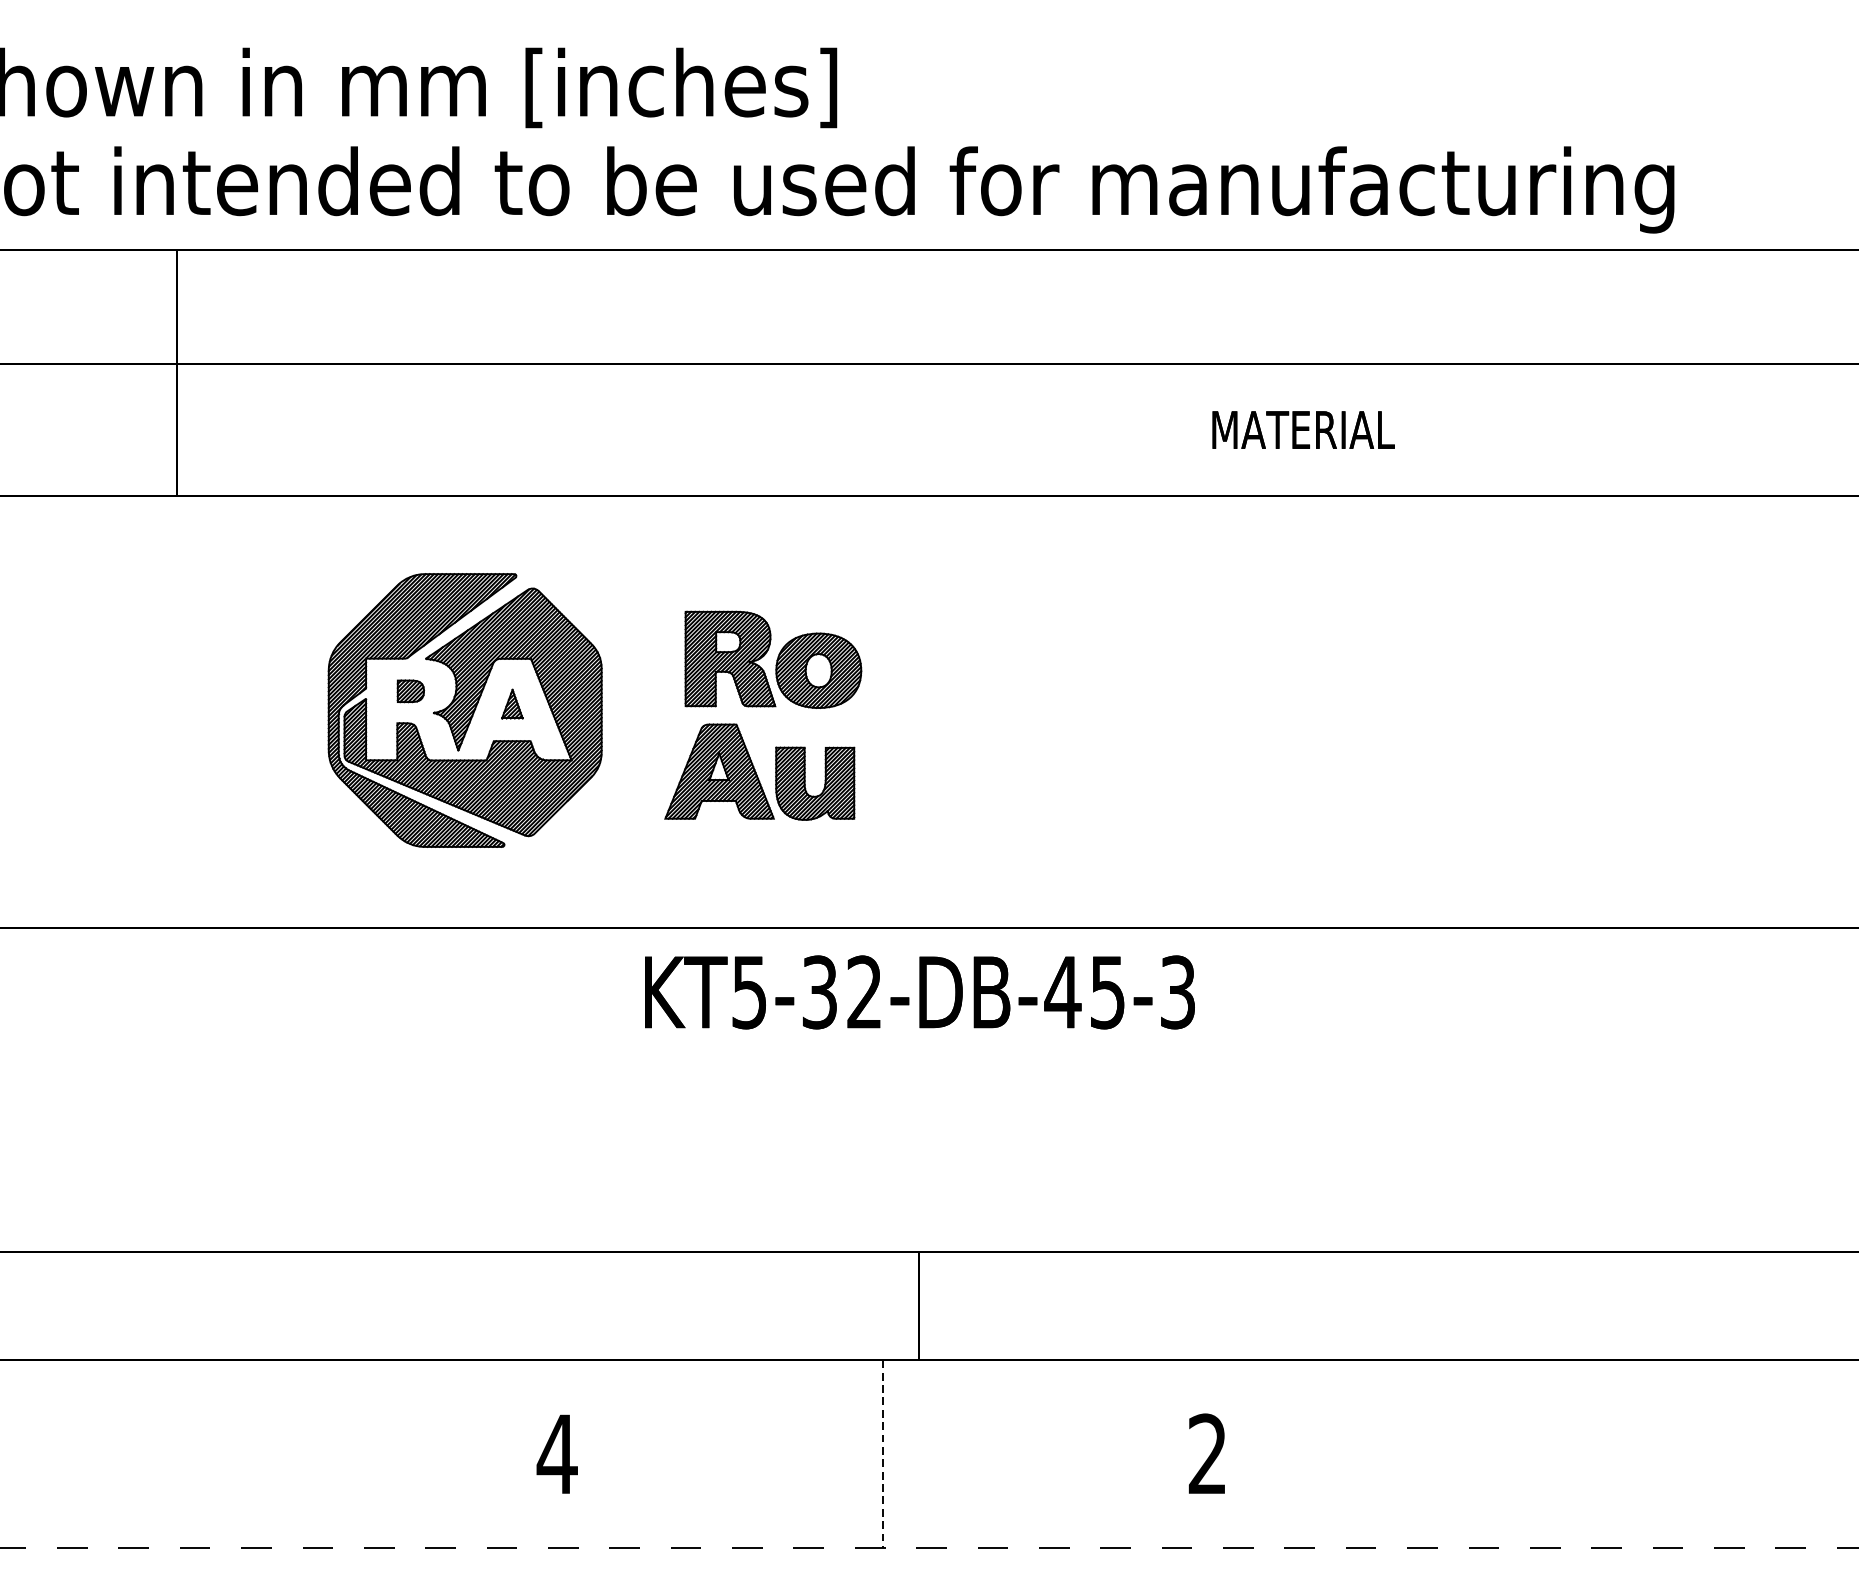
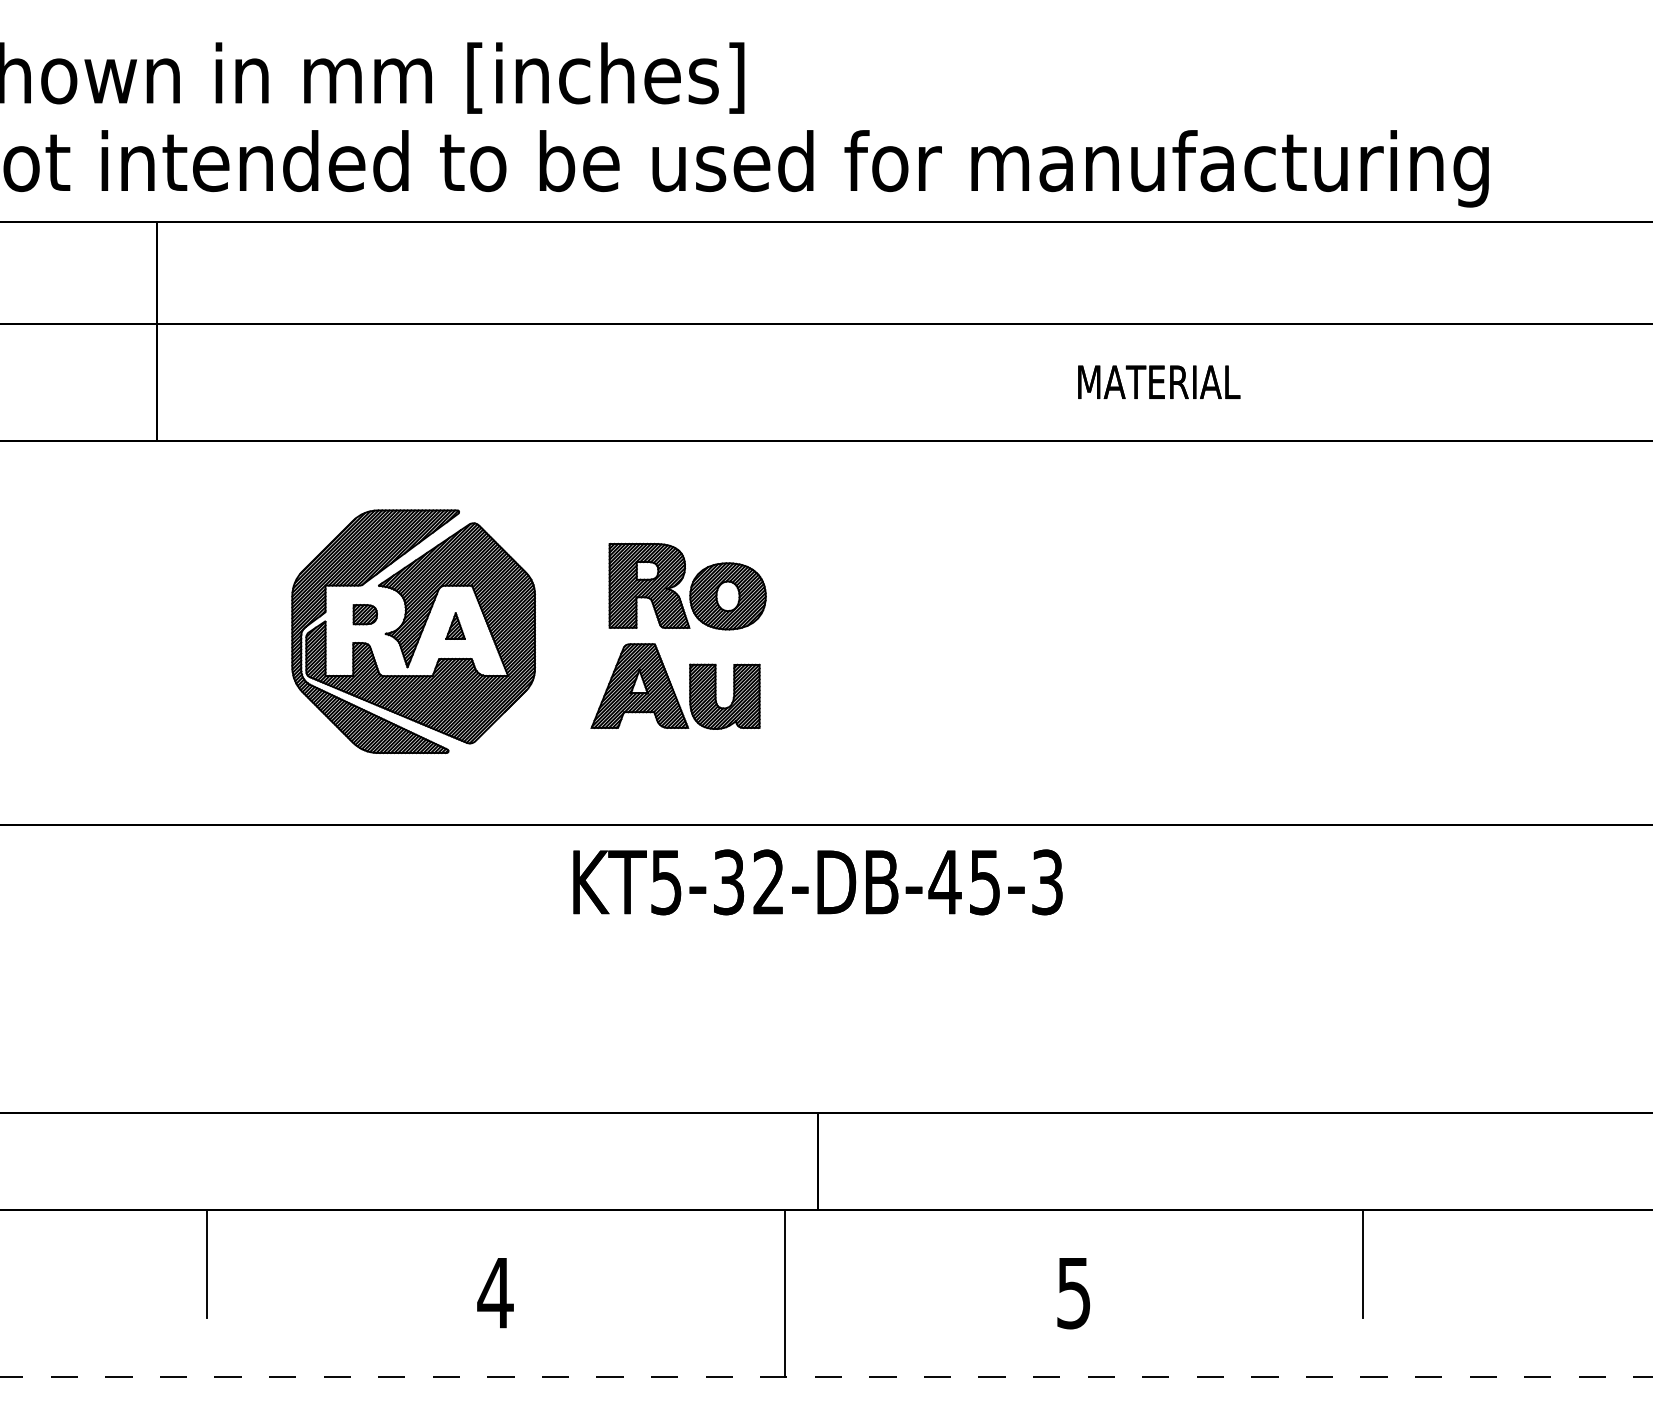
line: (232, 1421) -> (206, 1263), added
line: (1533, 1421) -> (1363, 1263), added
text: (1207, 1453) -> (1073, 1292), 2 -> 5
line: (882, 1454) -> (784, 1293), dashed -> solid

